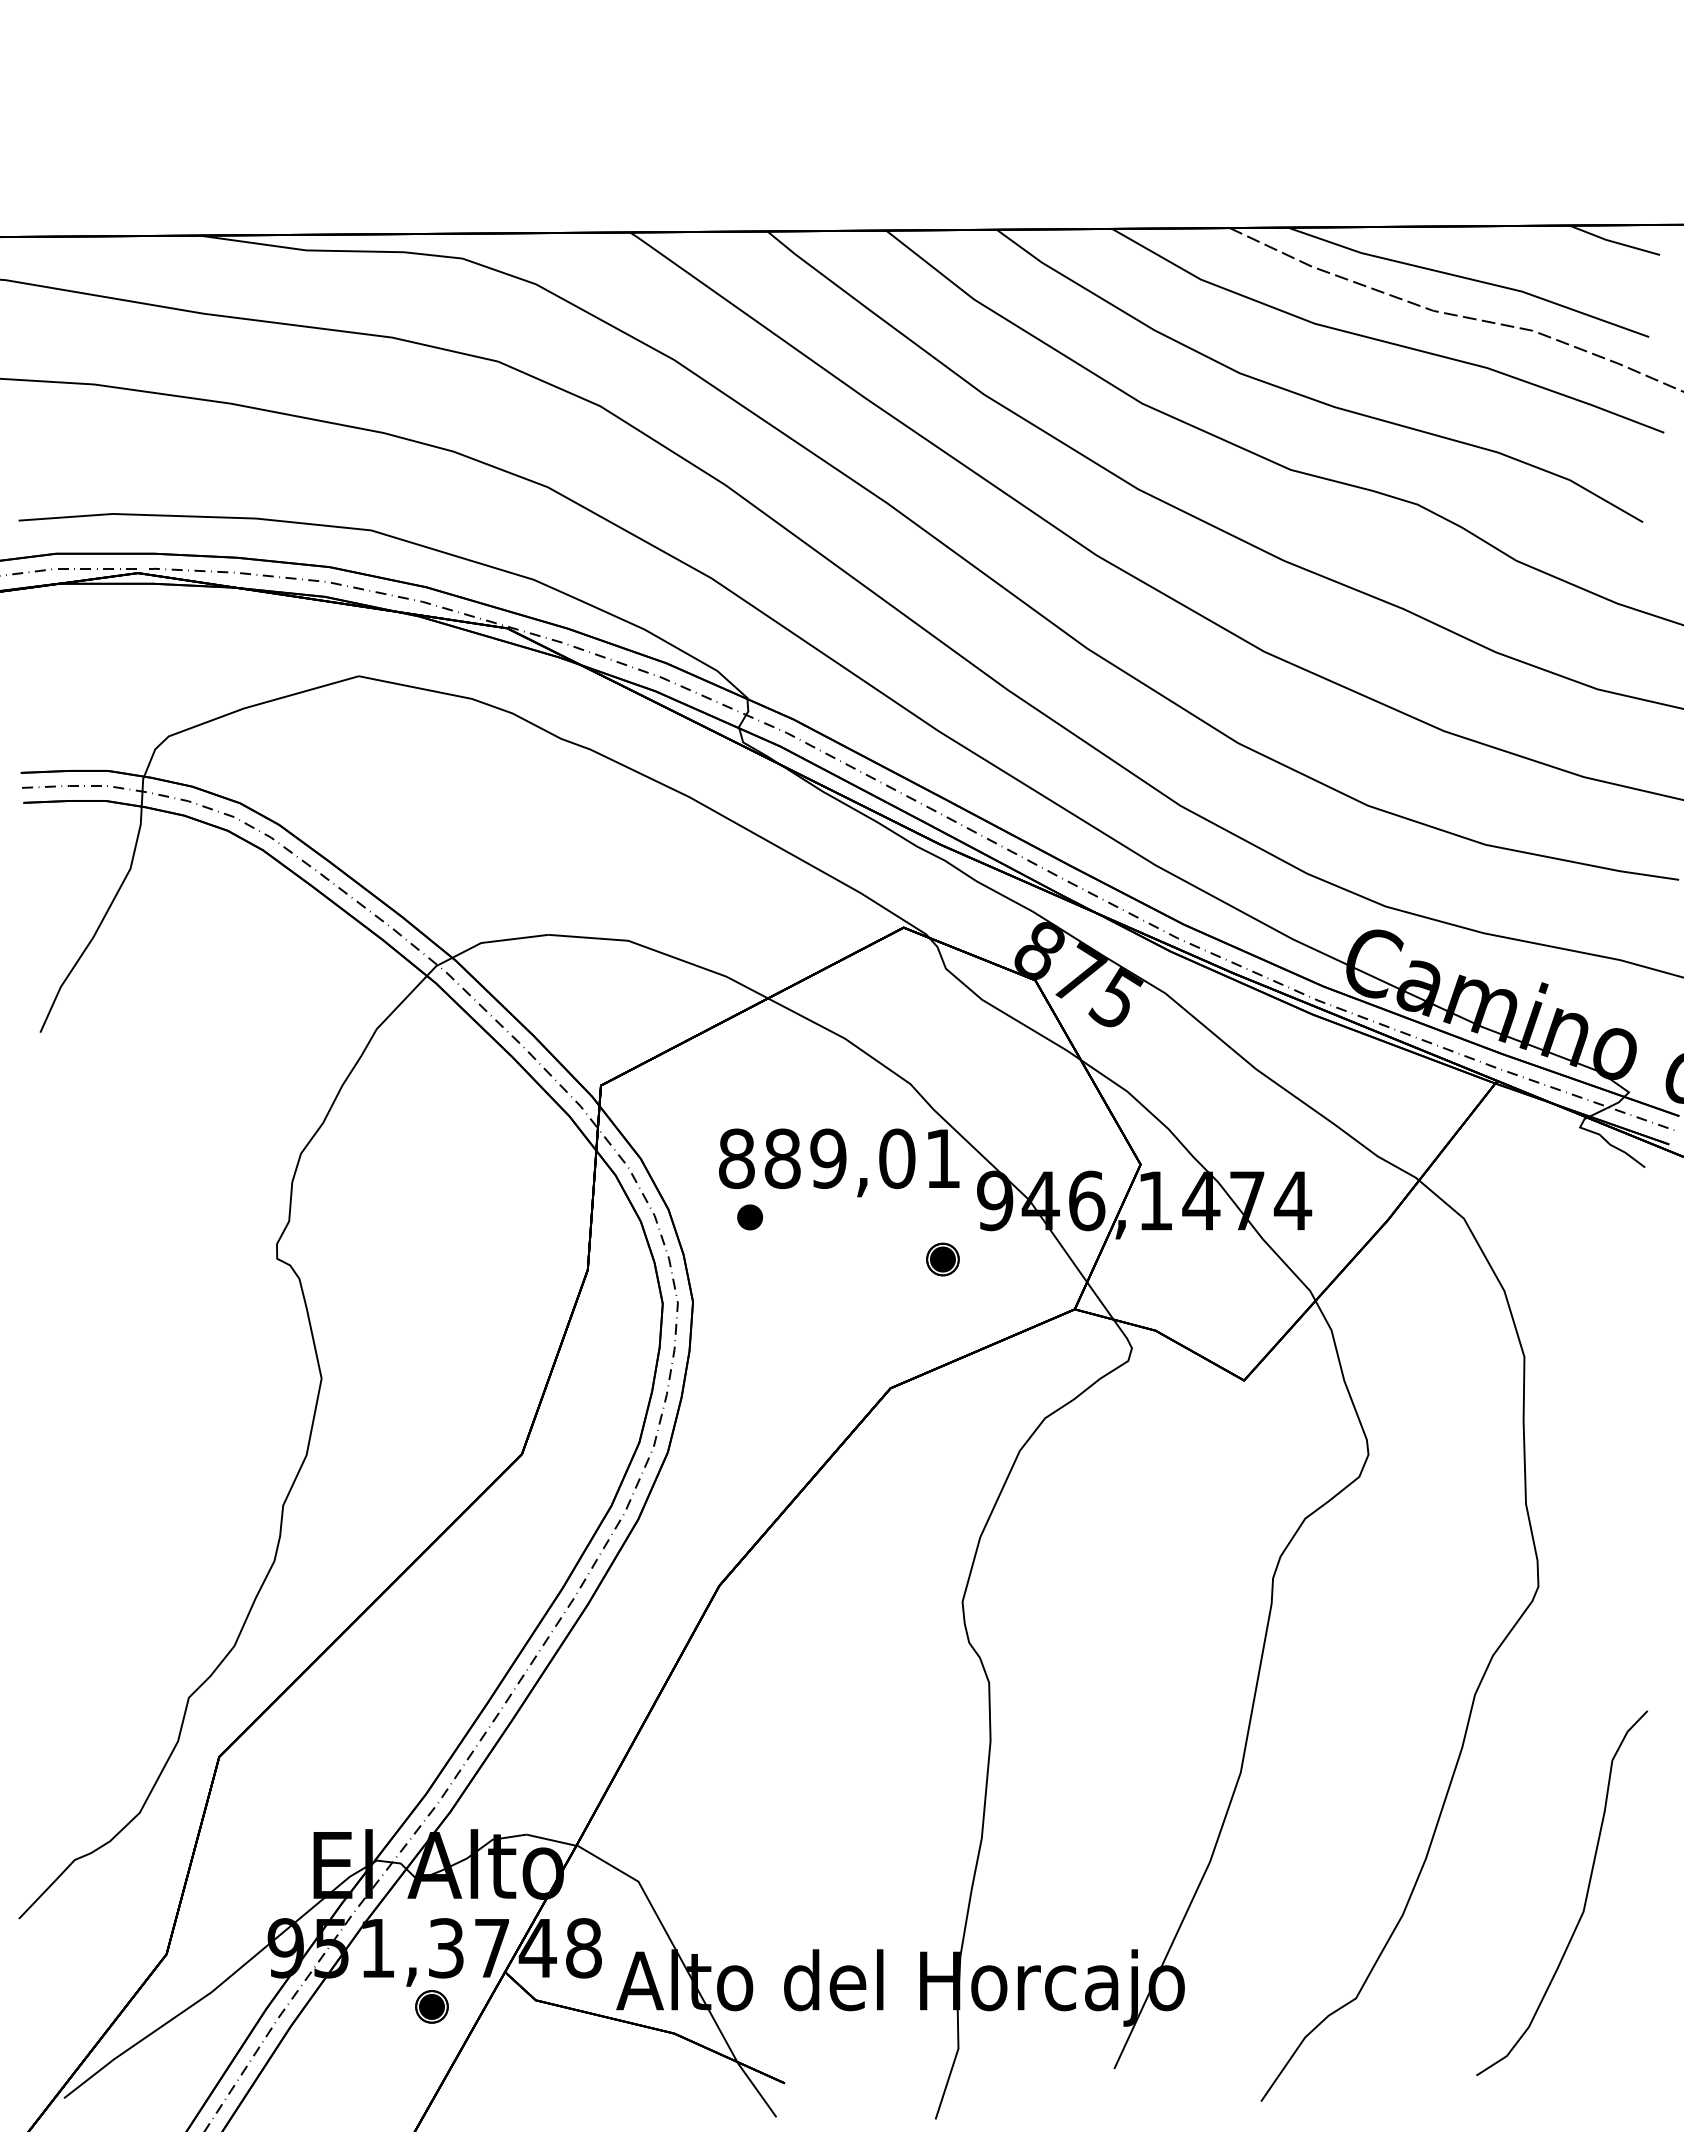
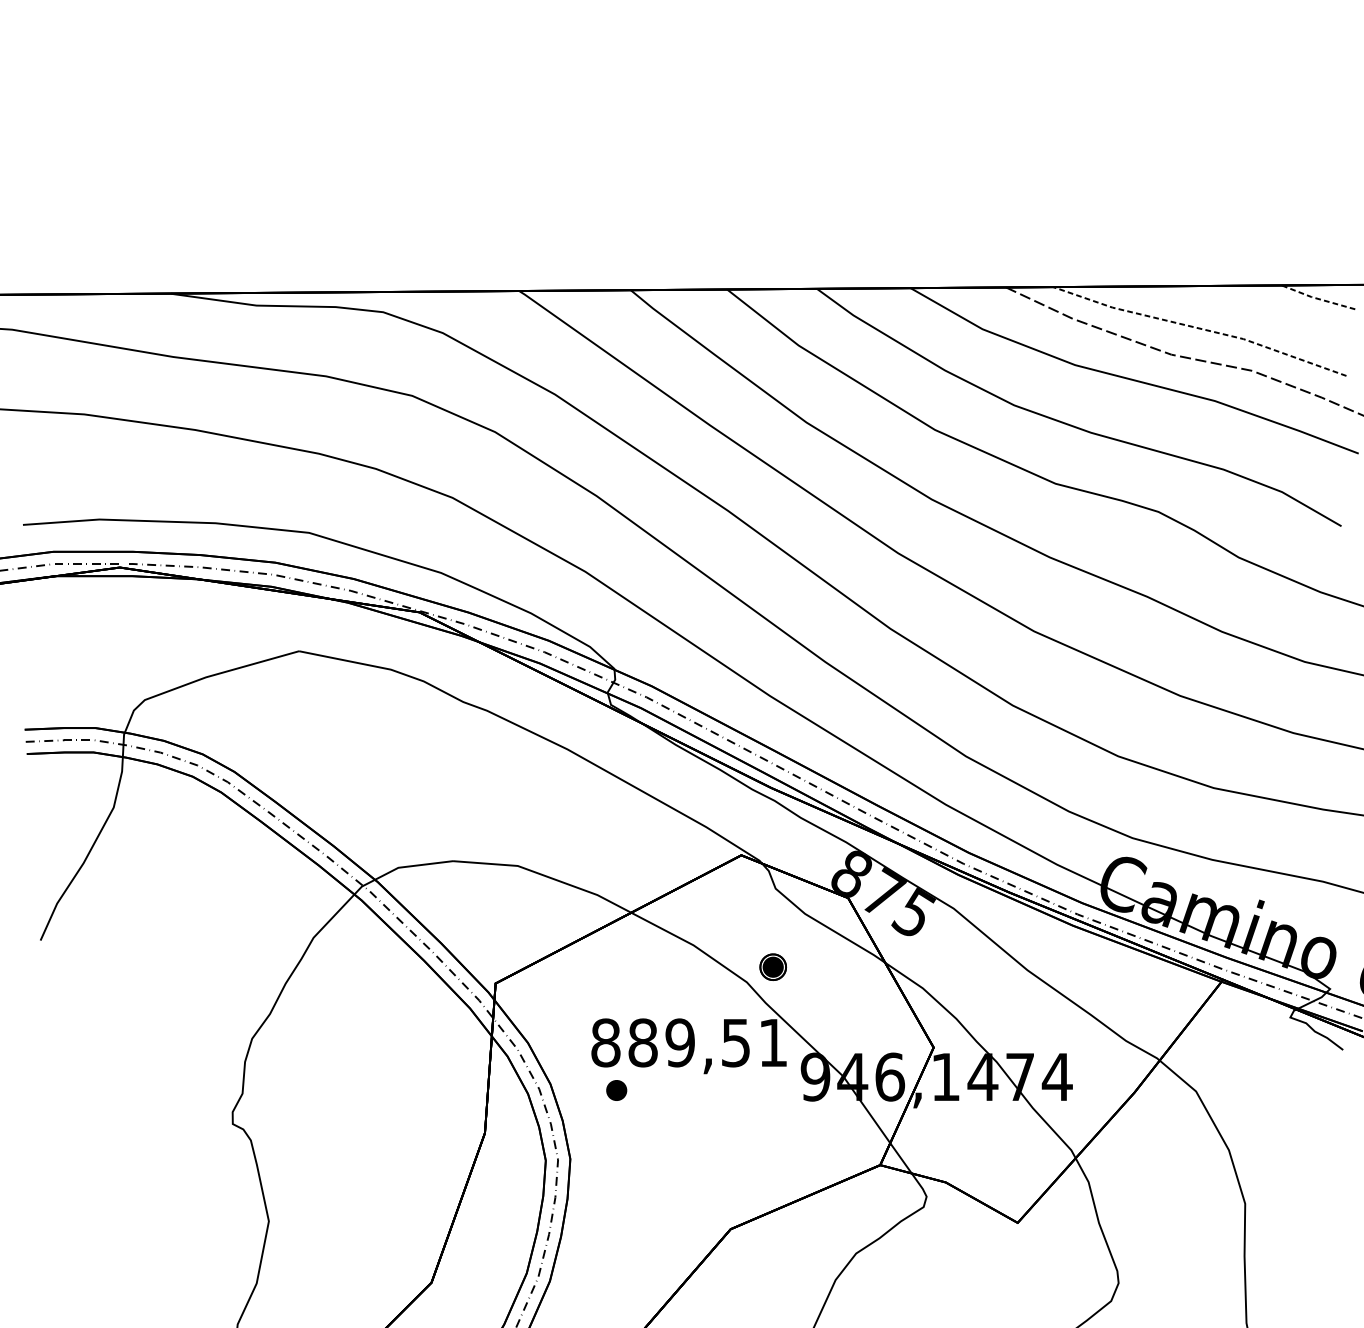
line: (1612, 241) -> (1316, 298), solid -> dashed
line: (1468, 278) -> (1199, 328), solid -> dashed
text: (897, 1158) -> (736, 1042), 889,01 -> 889,51
part: (942, 1259) -> (772, 967), moved

